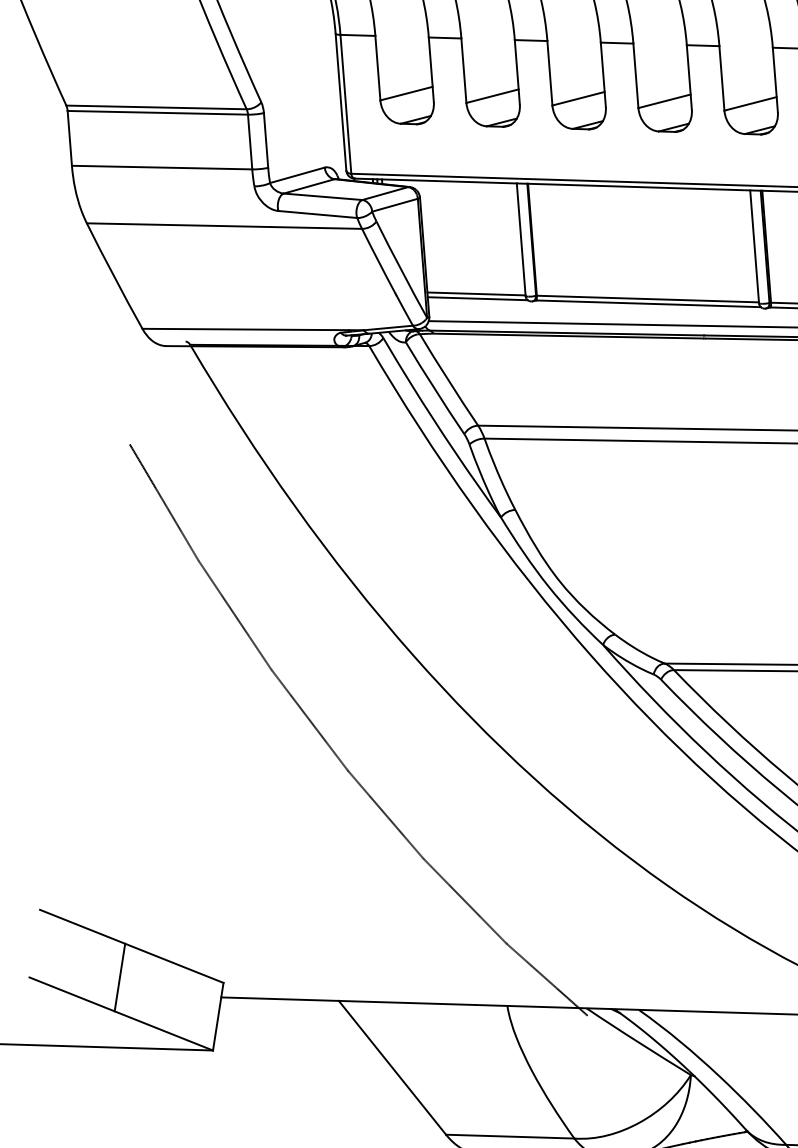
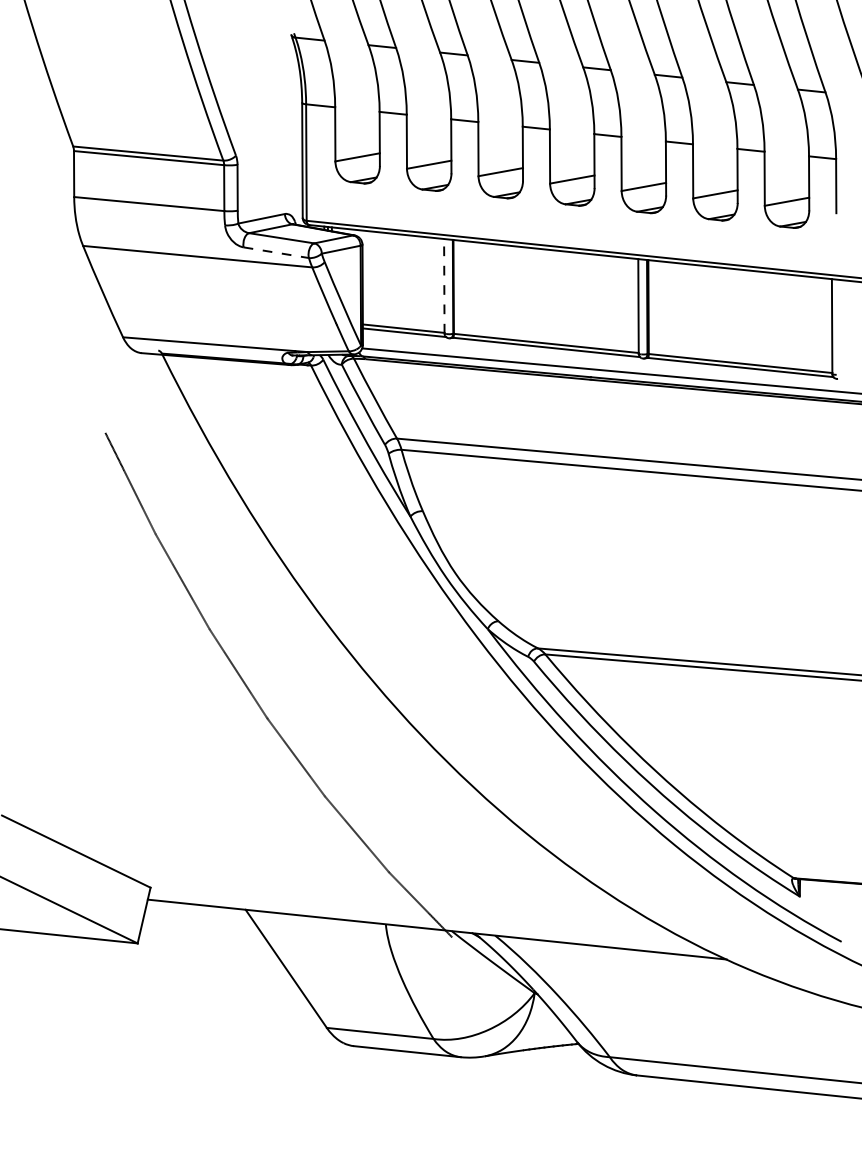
line: (318, 214) -> (276, 252), solid -> dashed
line: (521, 238) -> (444, 285), solid -> dashed
line: (119, 977) -> (64, 876), removed

